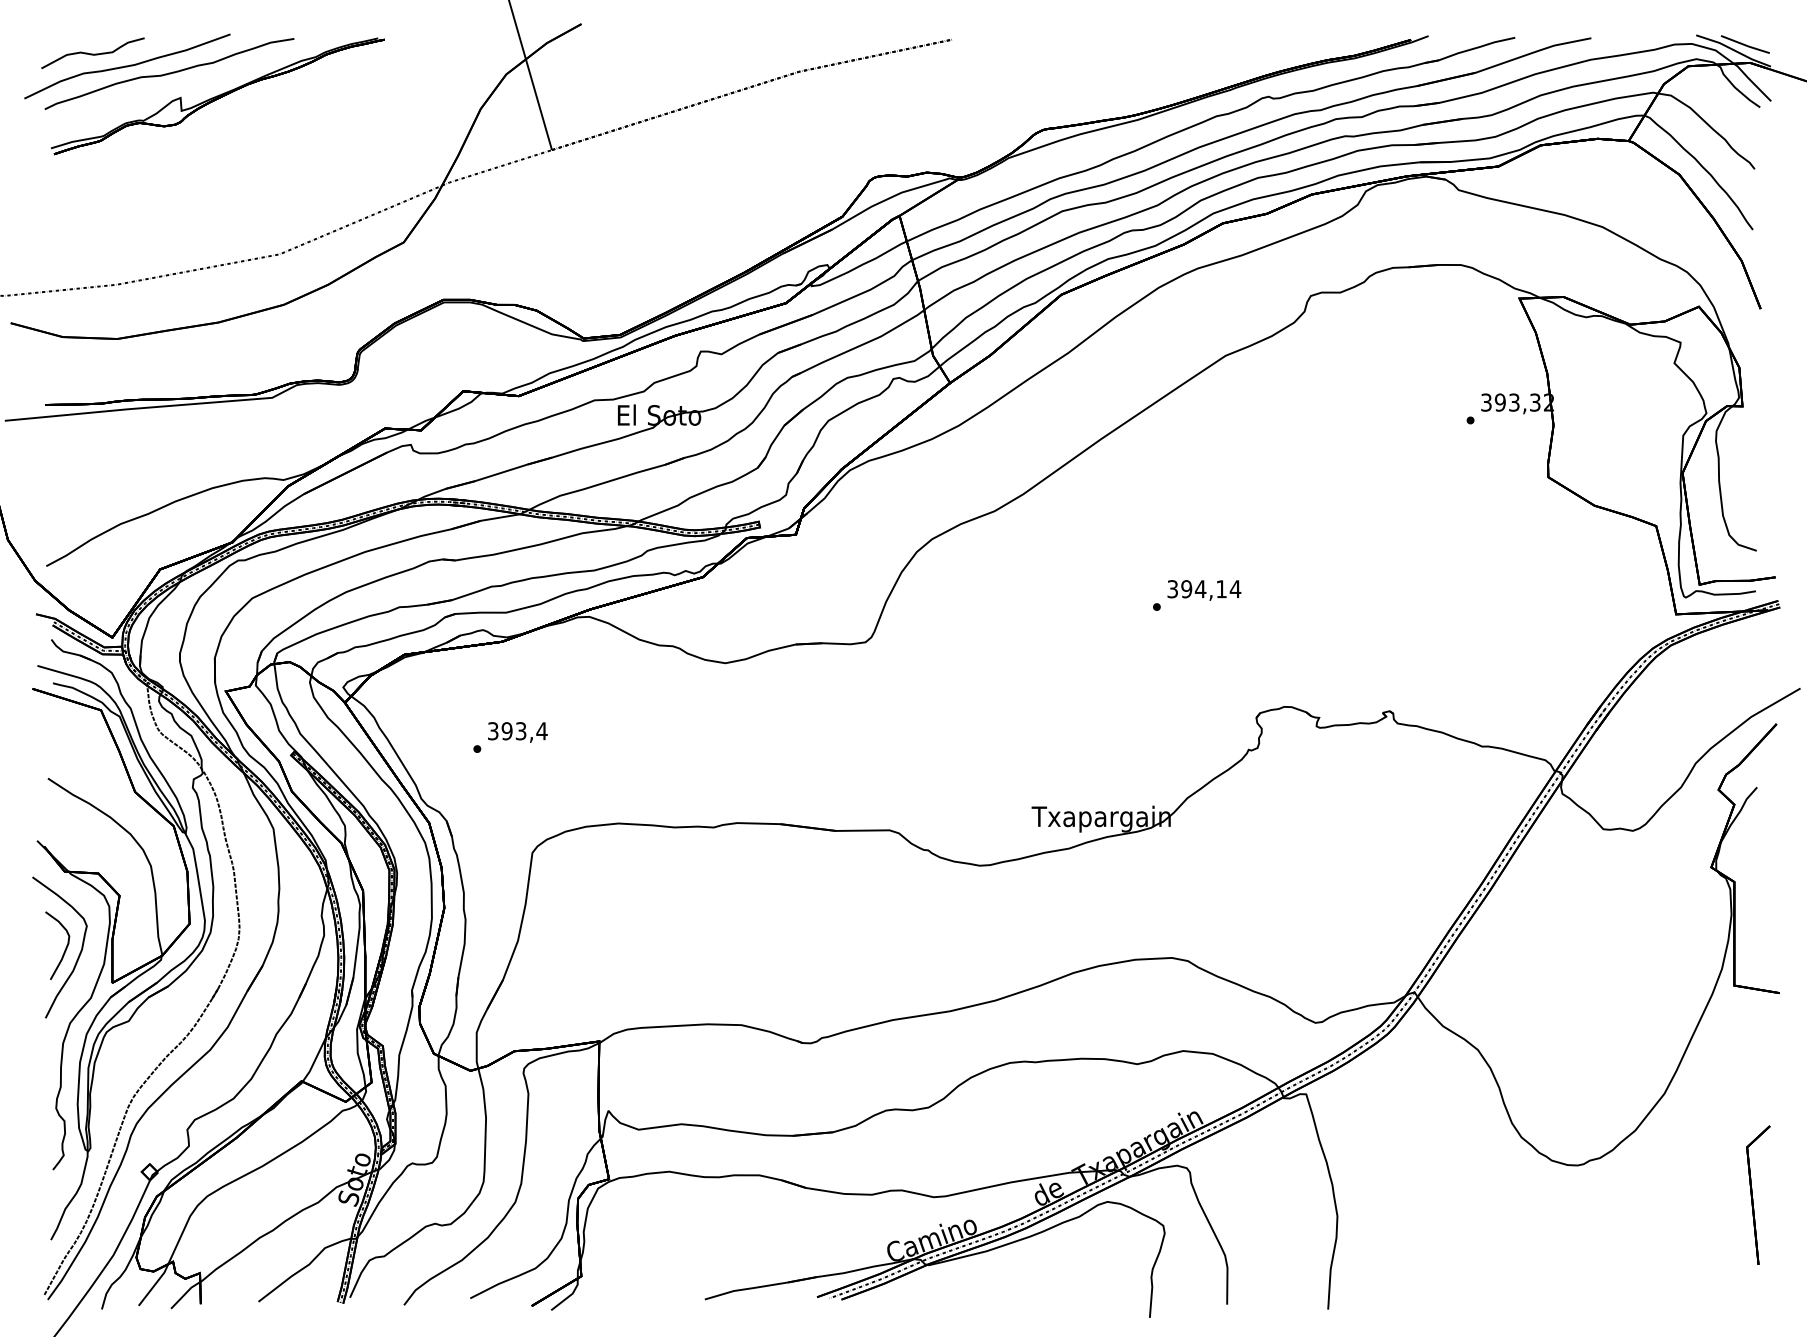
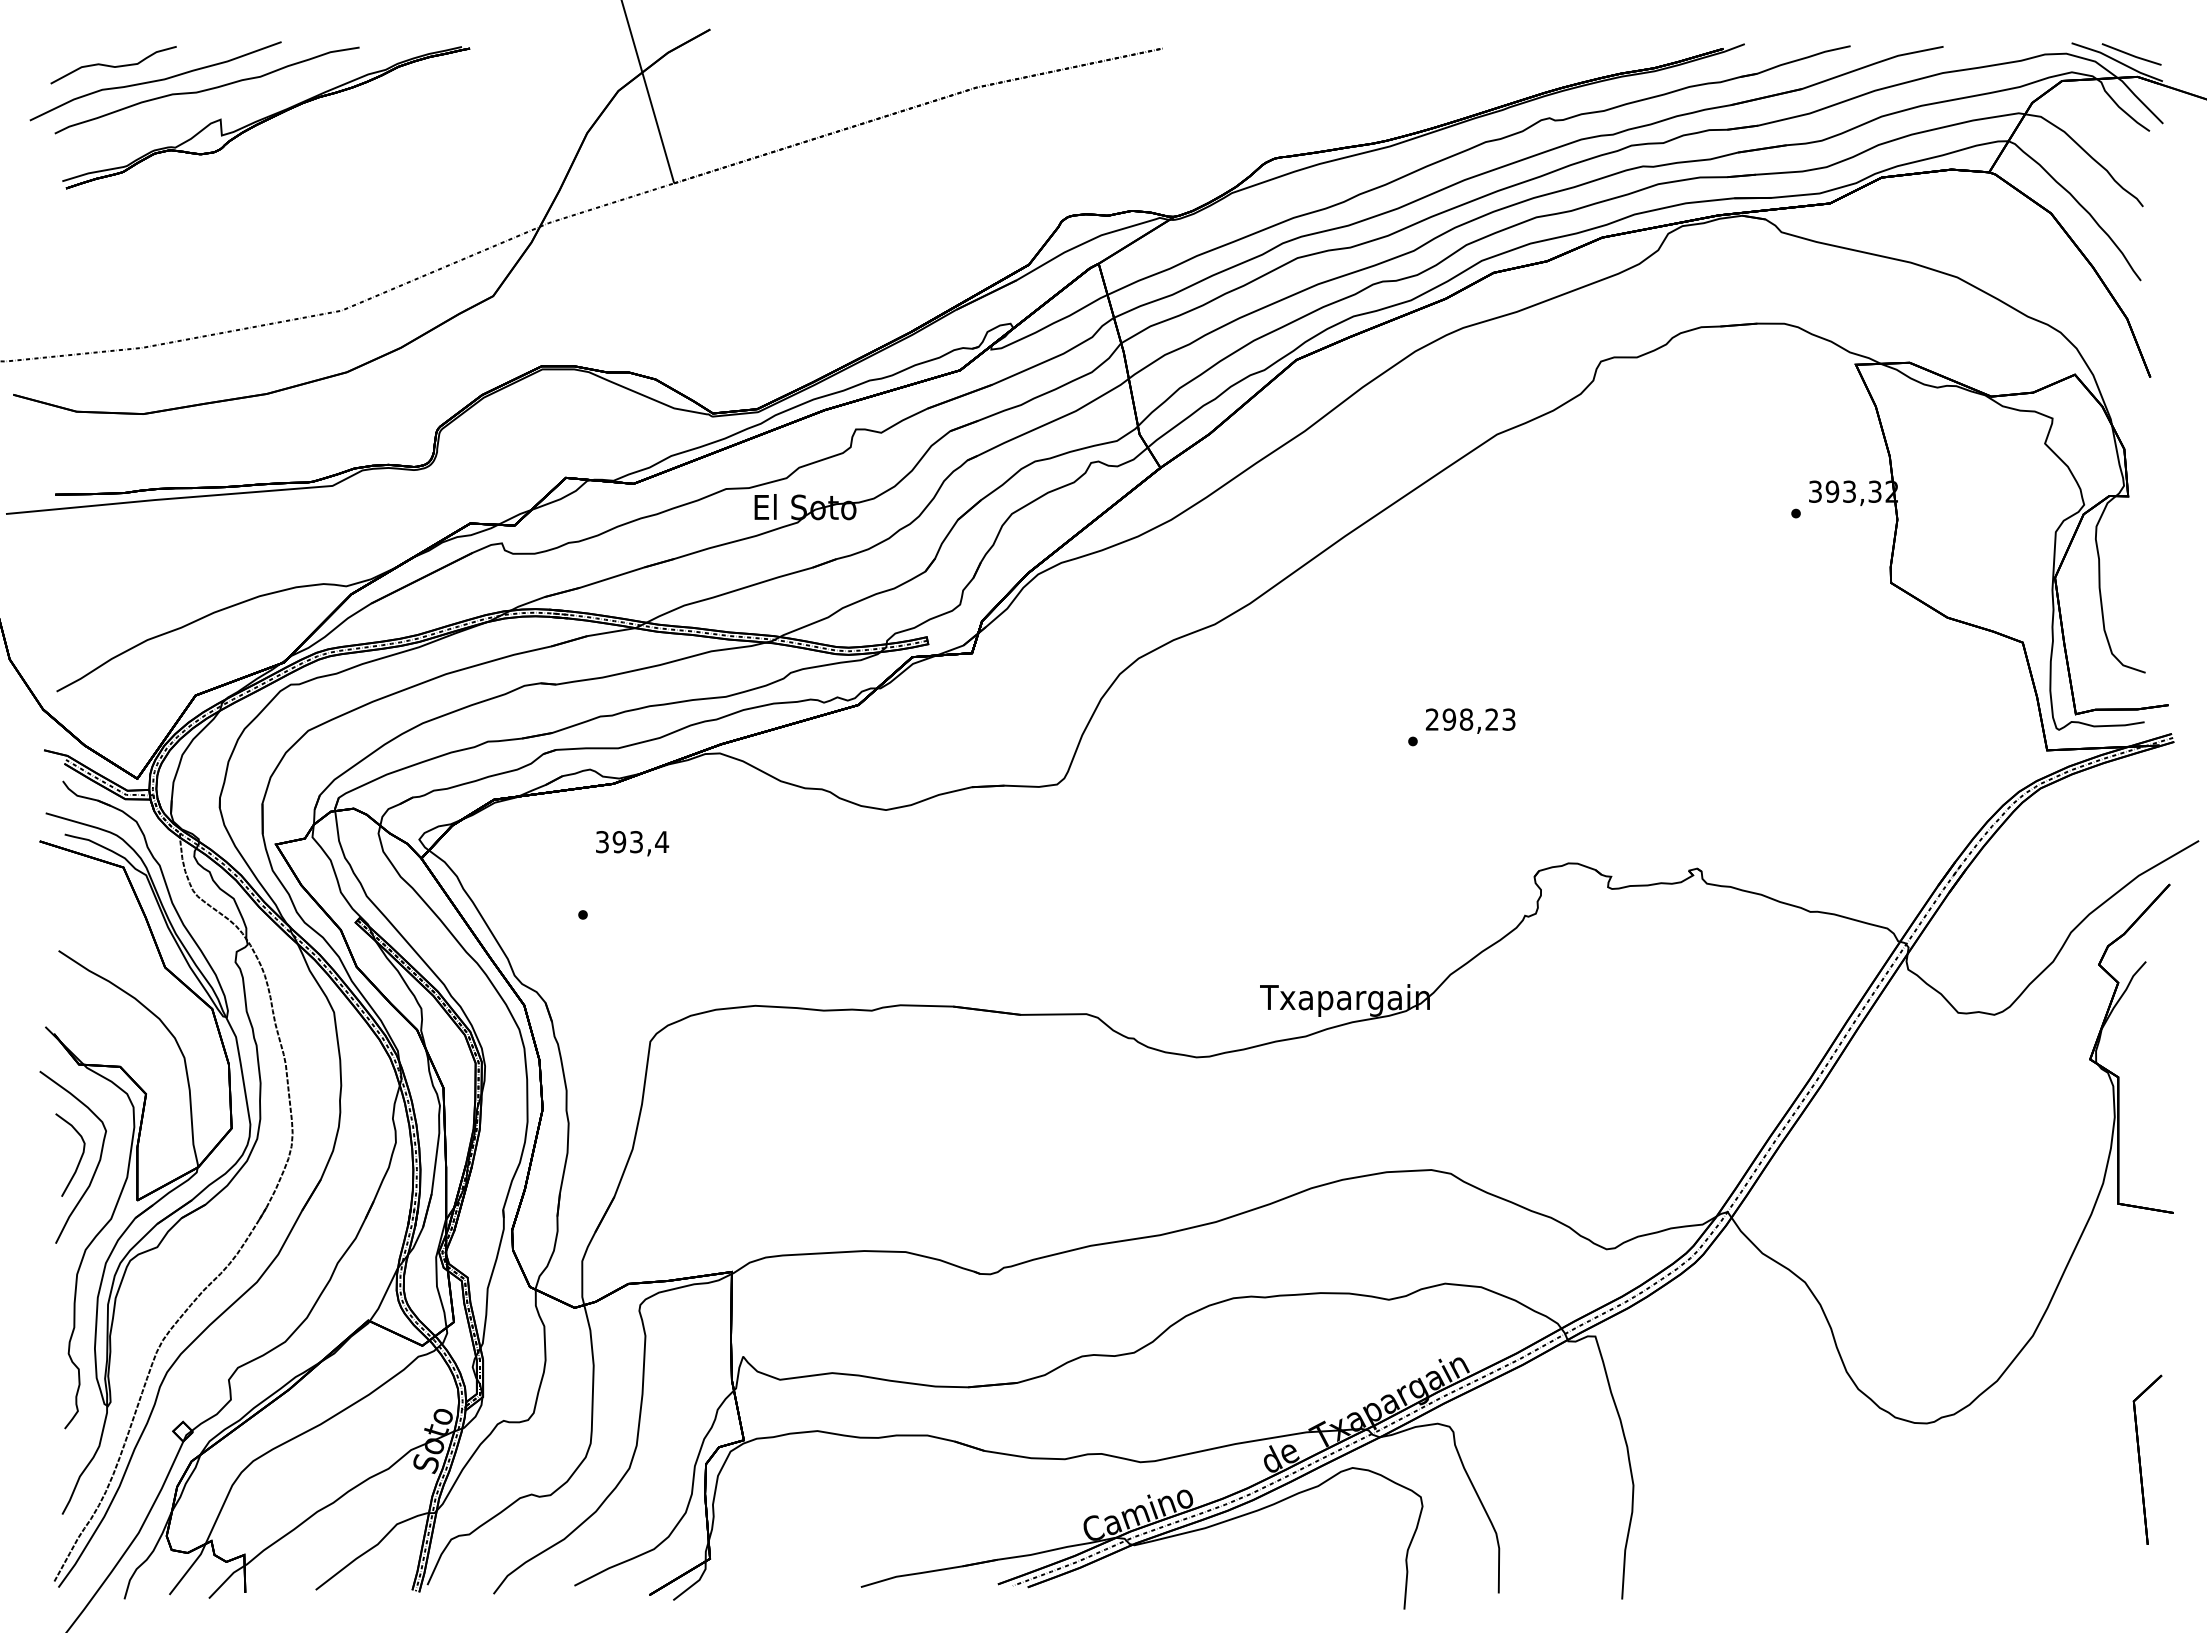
text: (1204, 589) -> (1471, 719), 394,14 -> 298,23
text: (517, 732) -> (632, 843), moved

